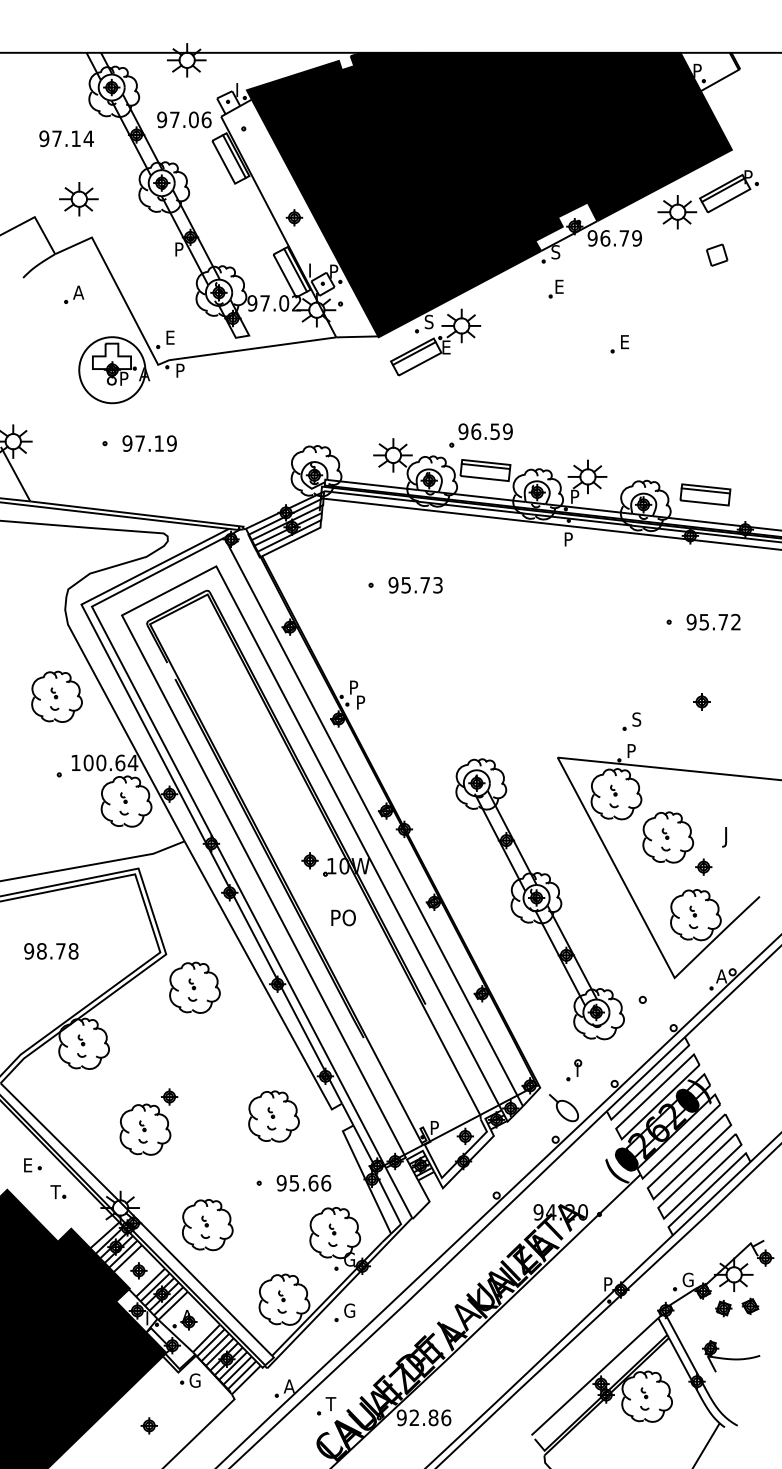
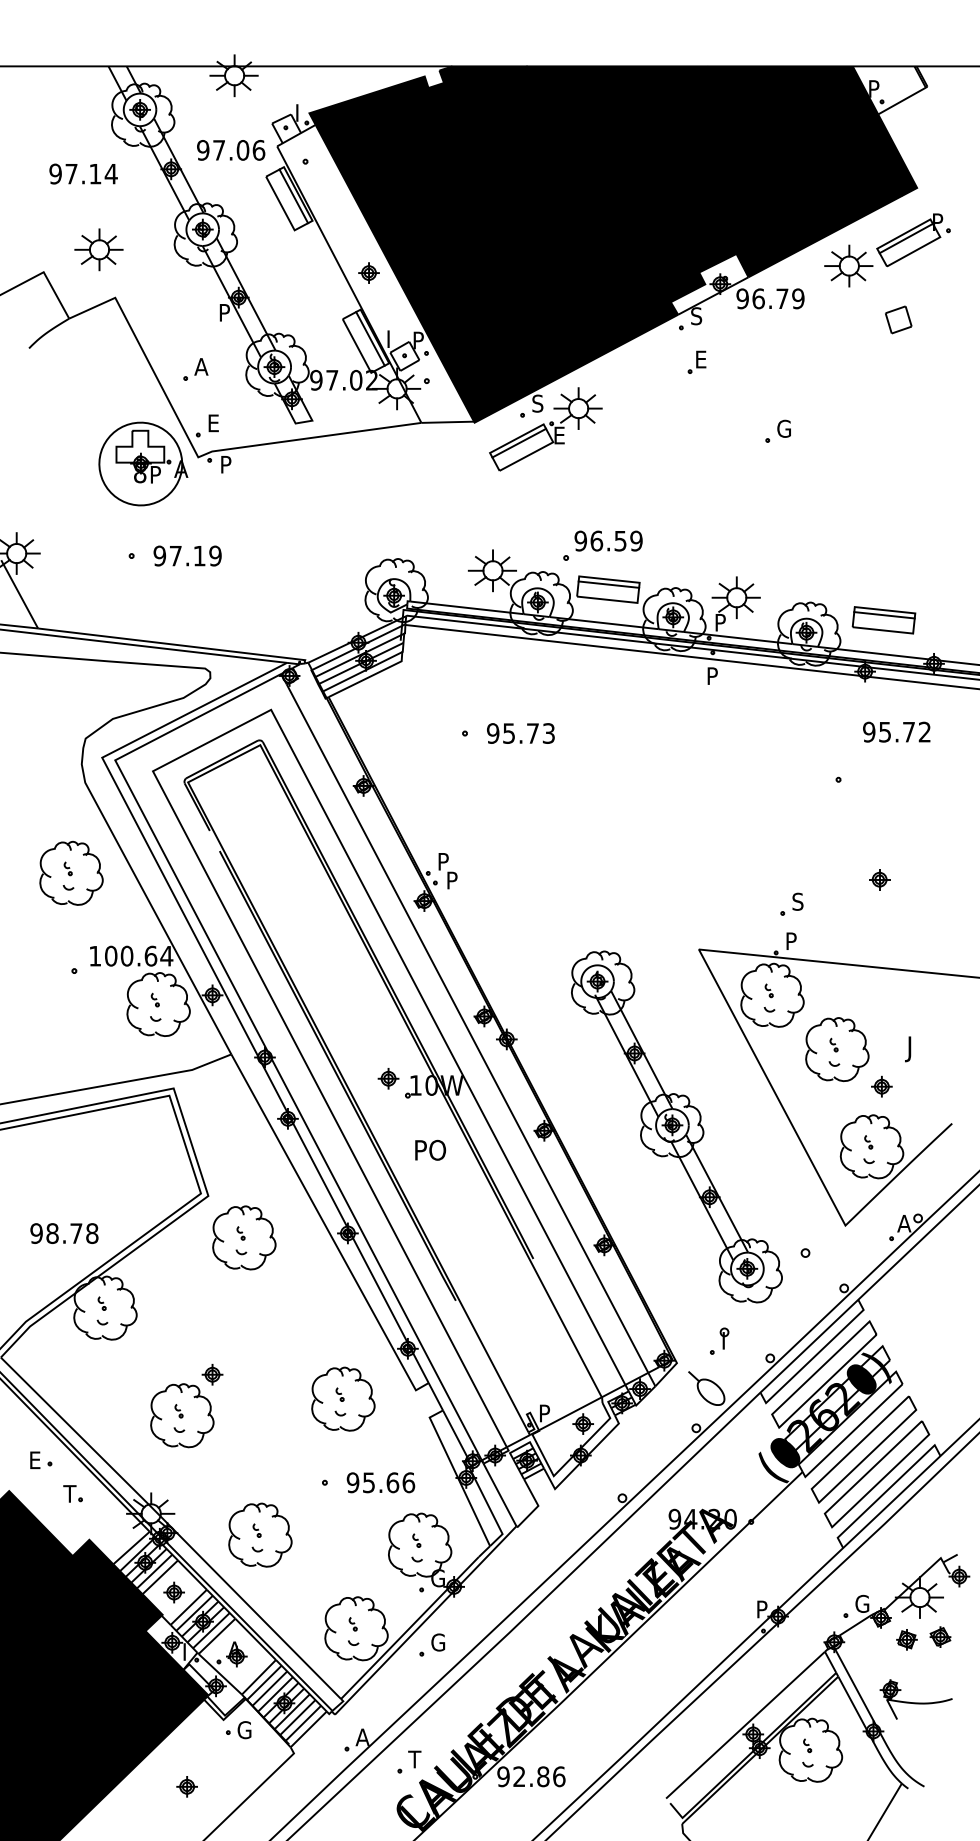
part: (74, 294) -> (196, 369), moved
text: (625, 341) -> (783, 428), E -> G
text: (713, 621) -> (896, 731), moved
text: (51, 951) -> (64, 1233), moved

